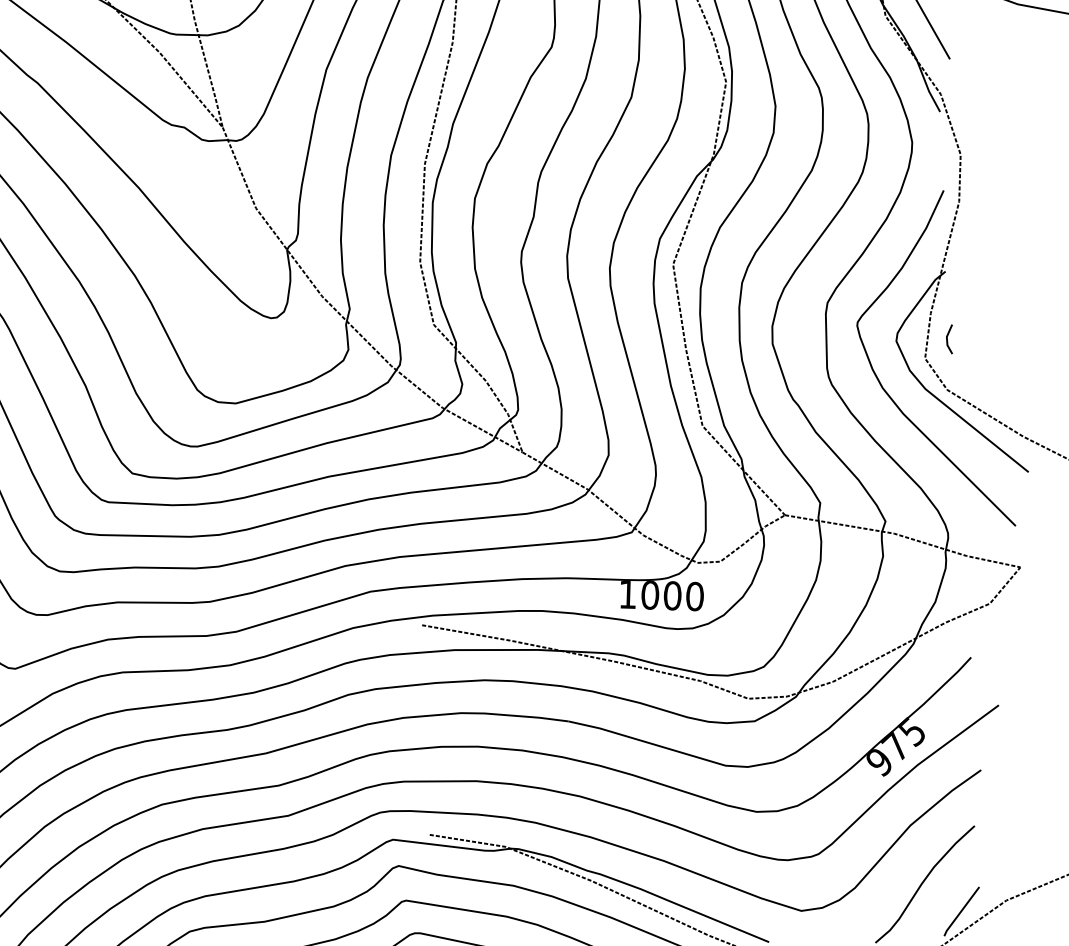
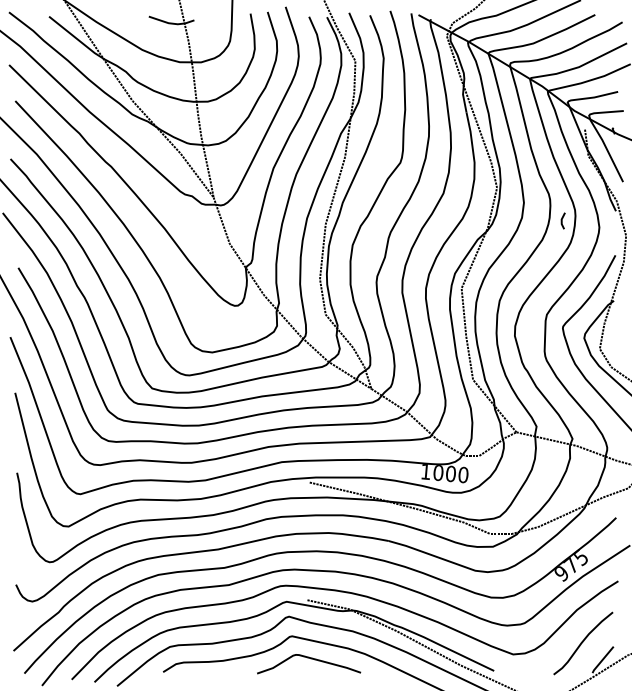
line: (948, 338) -> (562, 220), moved

